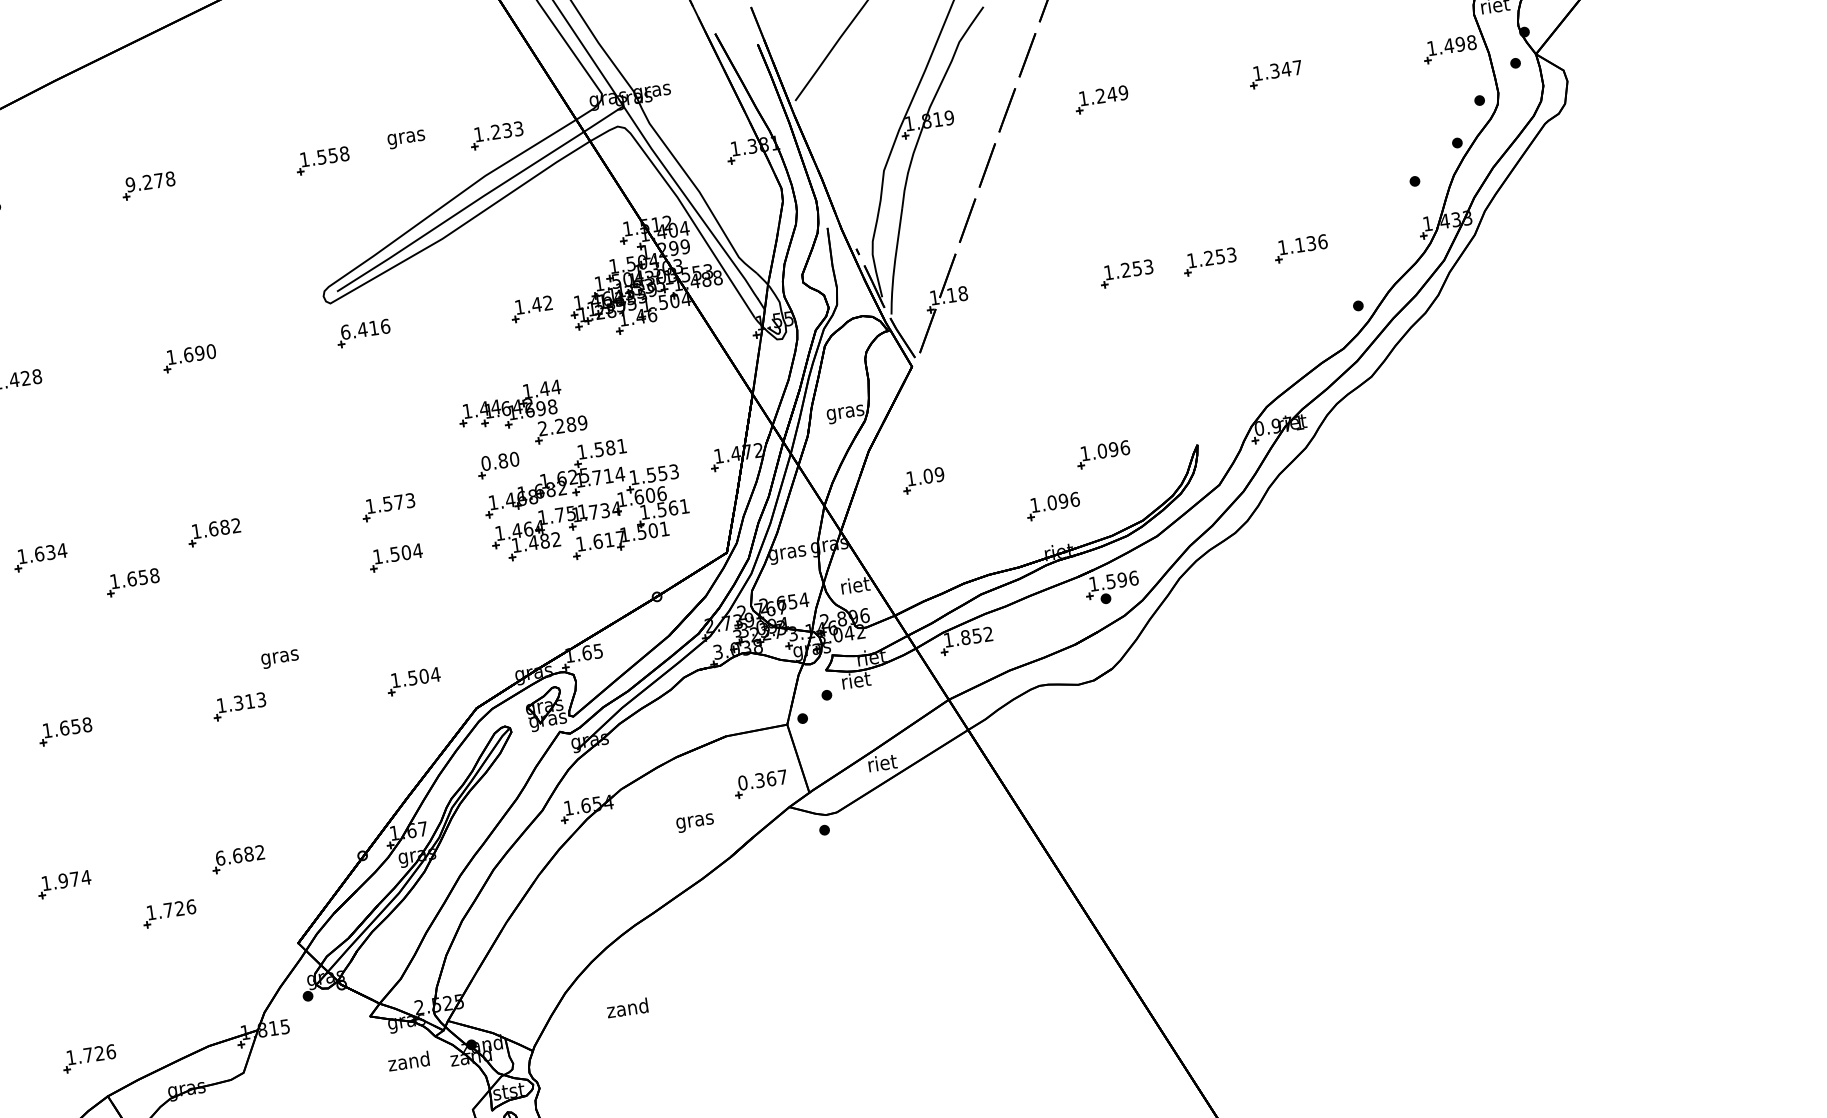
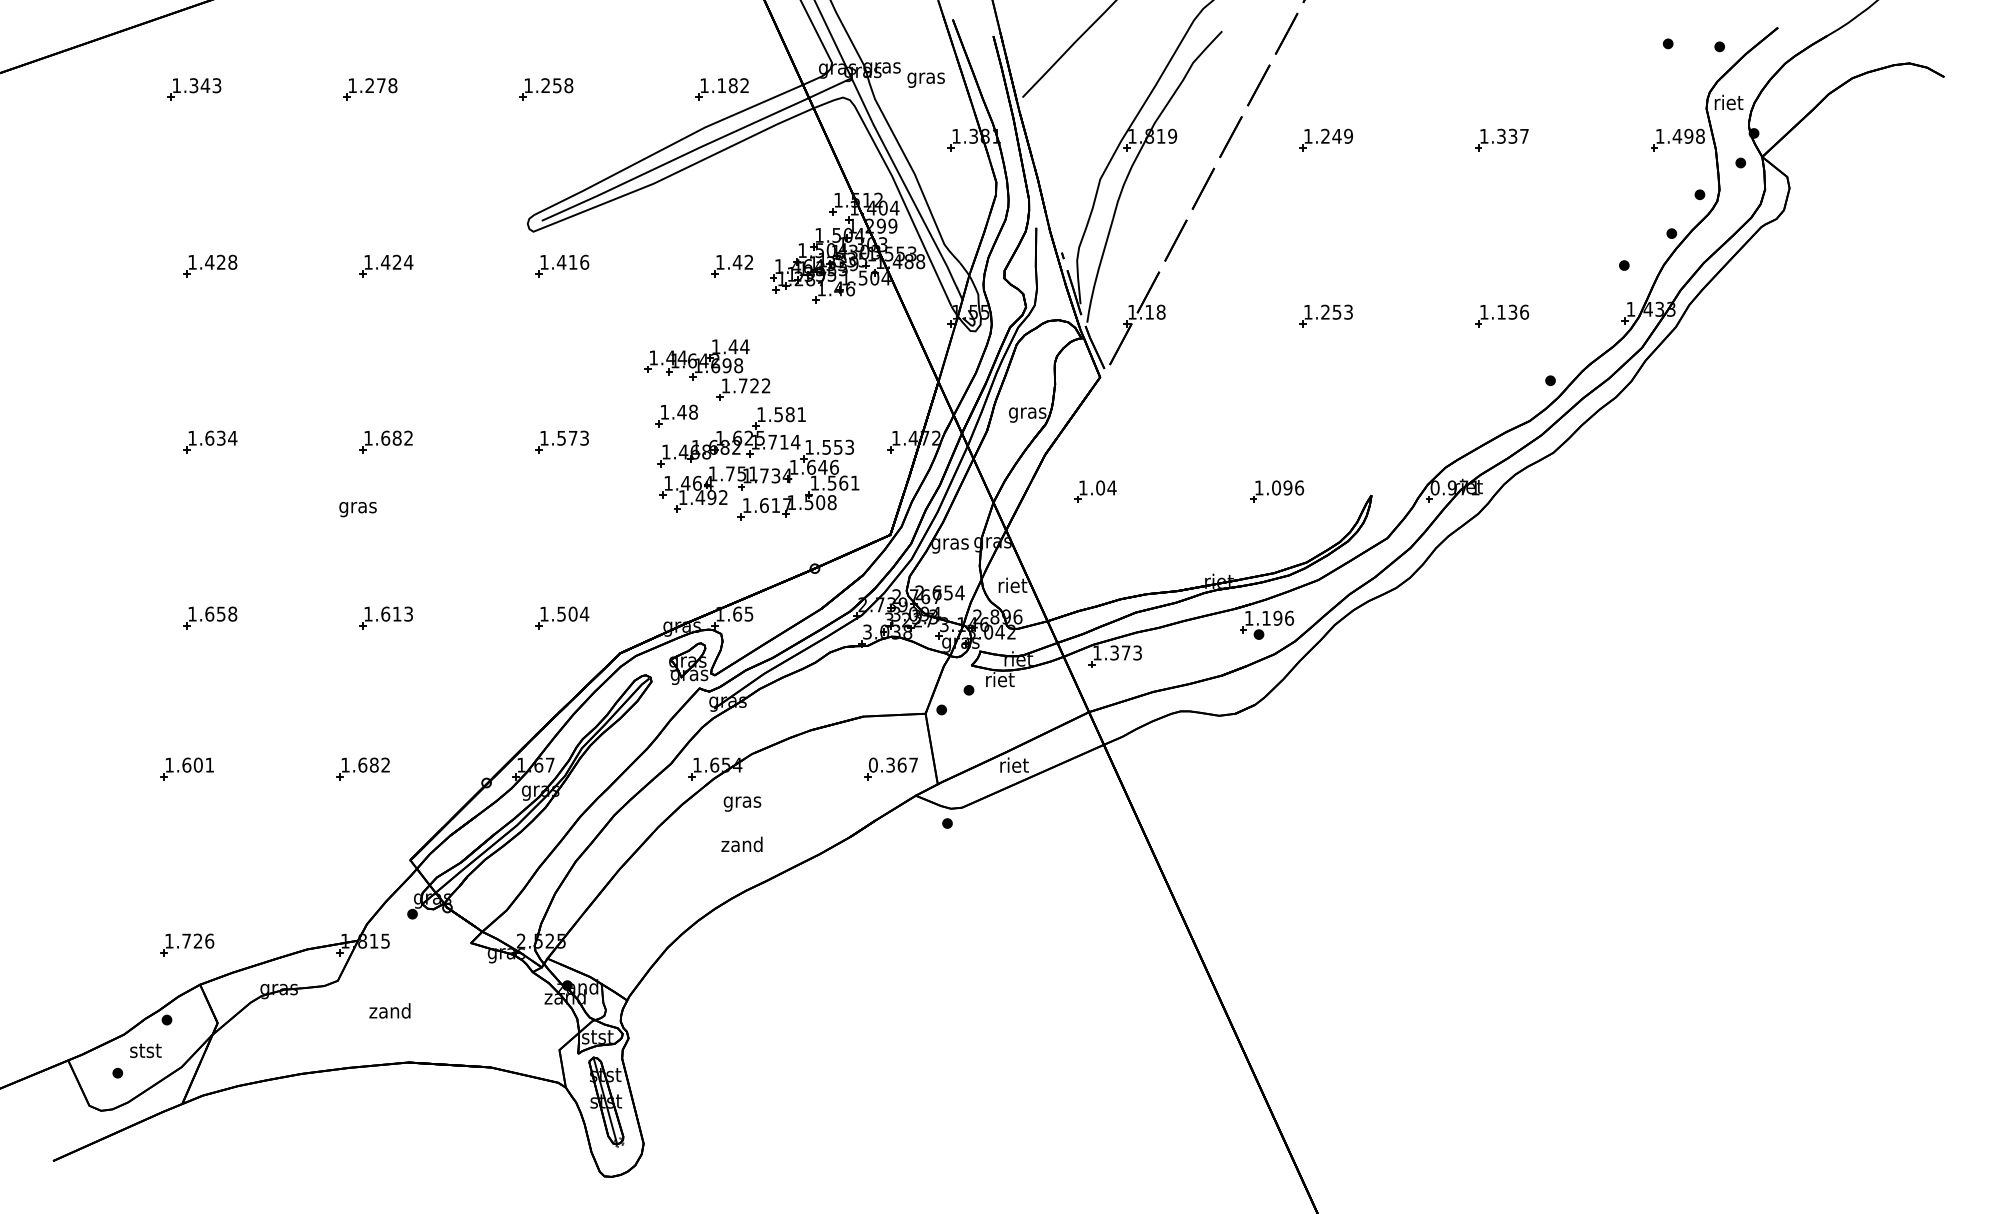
text: (1285, 68) -> (1512, 135), 1.347 -> 1.337
text: (507, 130) -> (733, 85), 1.233 -> 1.182
text: (405, 138) -> (925, 79), moved
text: (321, 157) -> (545, 85), 1.558 -> 1.258
text: (130, 184) -> (352, 85), 9.278 -> 1.278
part: (1209, 261) -> (1409, 315), removed
text: (345, 331) -> (544, 261), 6.416 -> 1.416
text: (199, 352) -> (396, 261), 1.690 -> 1.424
text: (562, 425) -> (745, 385), 2.289 -> 1.722
text: (500, 460) -> (679, 411), 0.80 -> 1.48
text: (939, 474) -> (1111, 487), 1.09 -> 1.04
text: (649, 494) -> (822, 466), 1.606 -> 1.646
part: (1053, 506) -> (1220, 535), removed
text: (664, 528) -> (831, 502), 1.501 -> 1.508
text: (544, 541) -> (711, 497), 1.482 -> 1.492
part: (396, 557) -> (562, 492), removed
text: (1111, 581) -> (1266, 618), 1.596 -> 1.196
part: (133, 582) -> (298, 479), removed
text: (976, 635) -> (1125, 652), 1.852 -> 1.373
text: (279, 659) -> (357, 509), moved
text: (238, 702) -> (385, 613), 1.313 -> 1.613
text: (695, 822) -> (742, 803), moved
text: (220, 857) -> (345, 764), 6.682 -> 1.682
text: (74, 878) -> (198, 764), 1.974 -> 1.601
part: (169, 913) -> (287, 812), removed
text: (626, 1008) -> (741, 844), moved
text: (408, 1060) -> (389, 1010), moved

